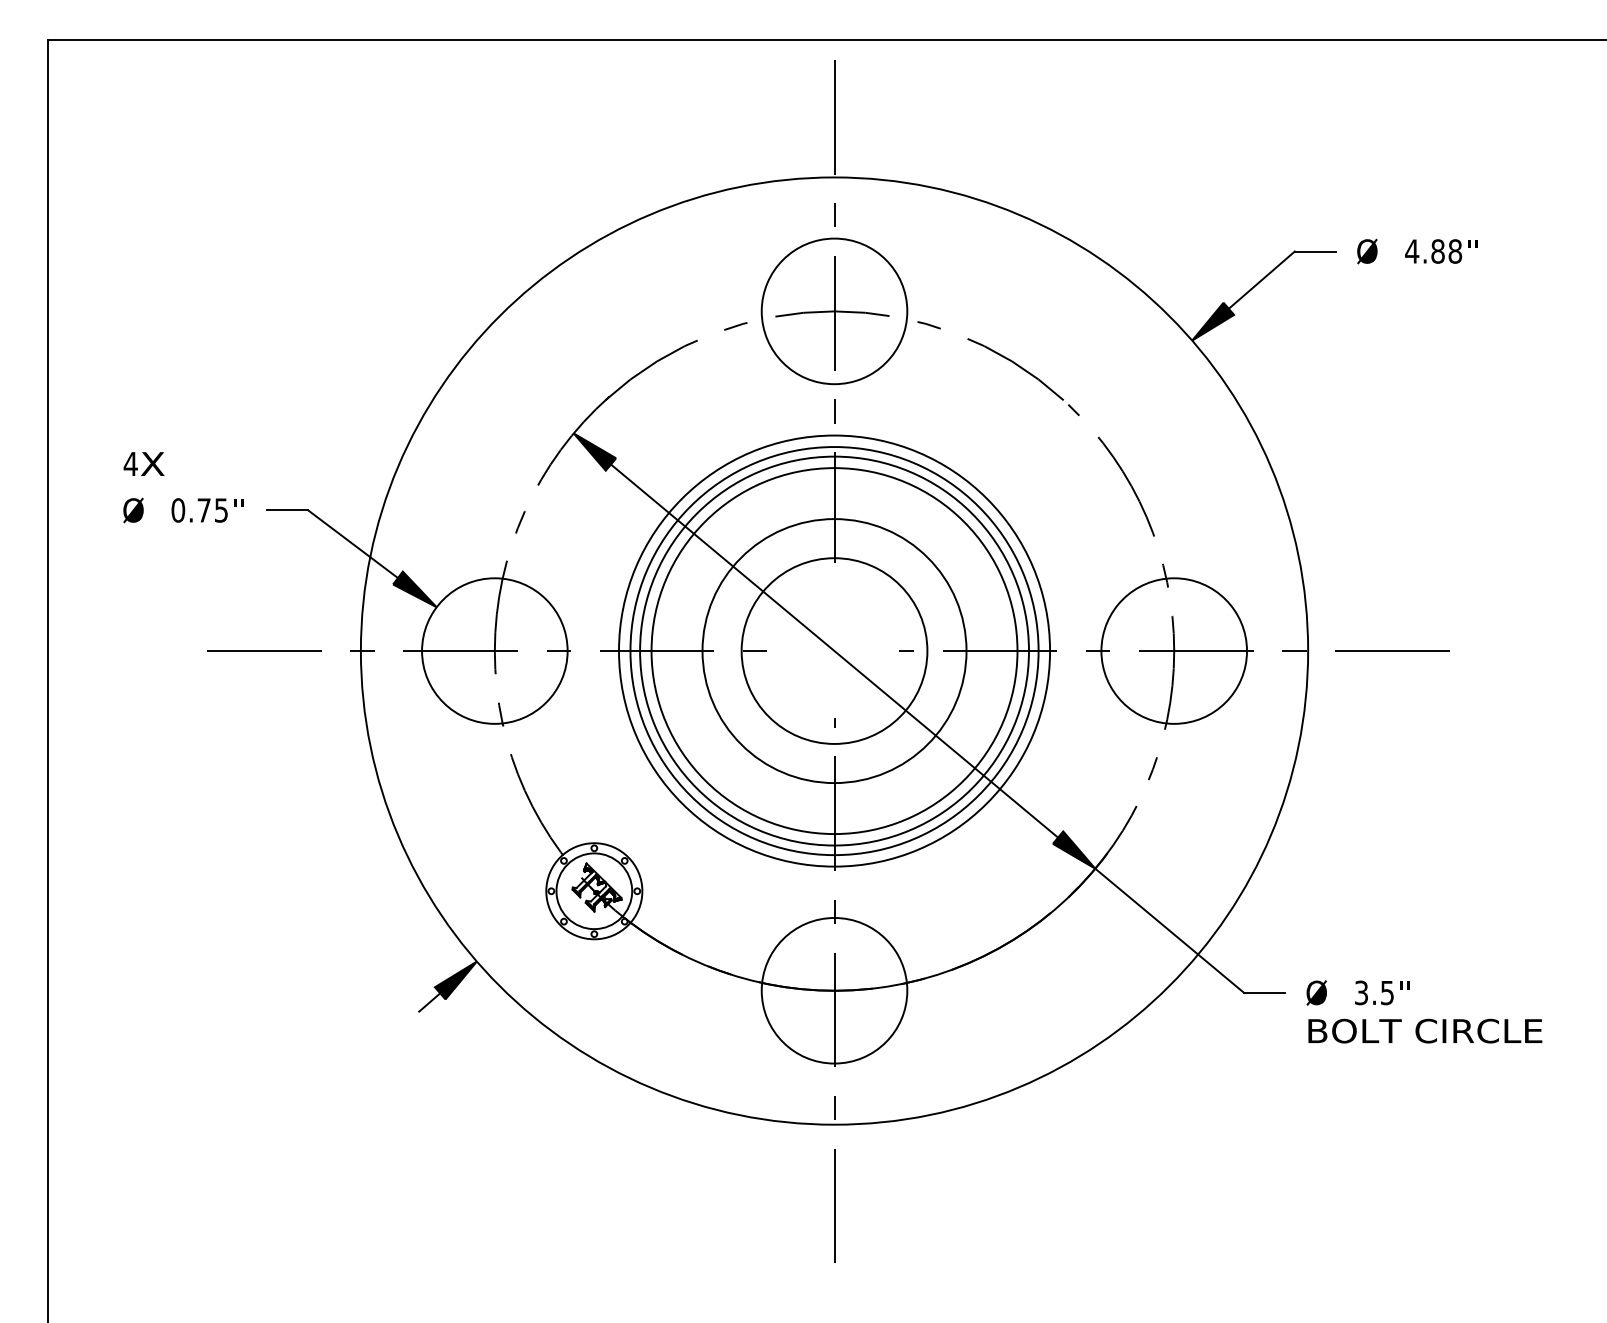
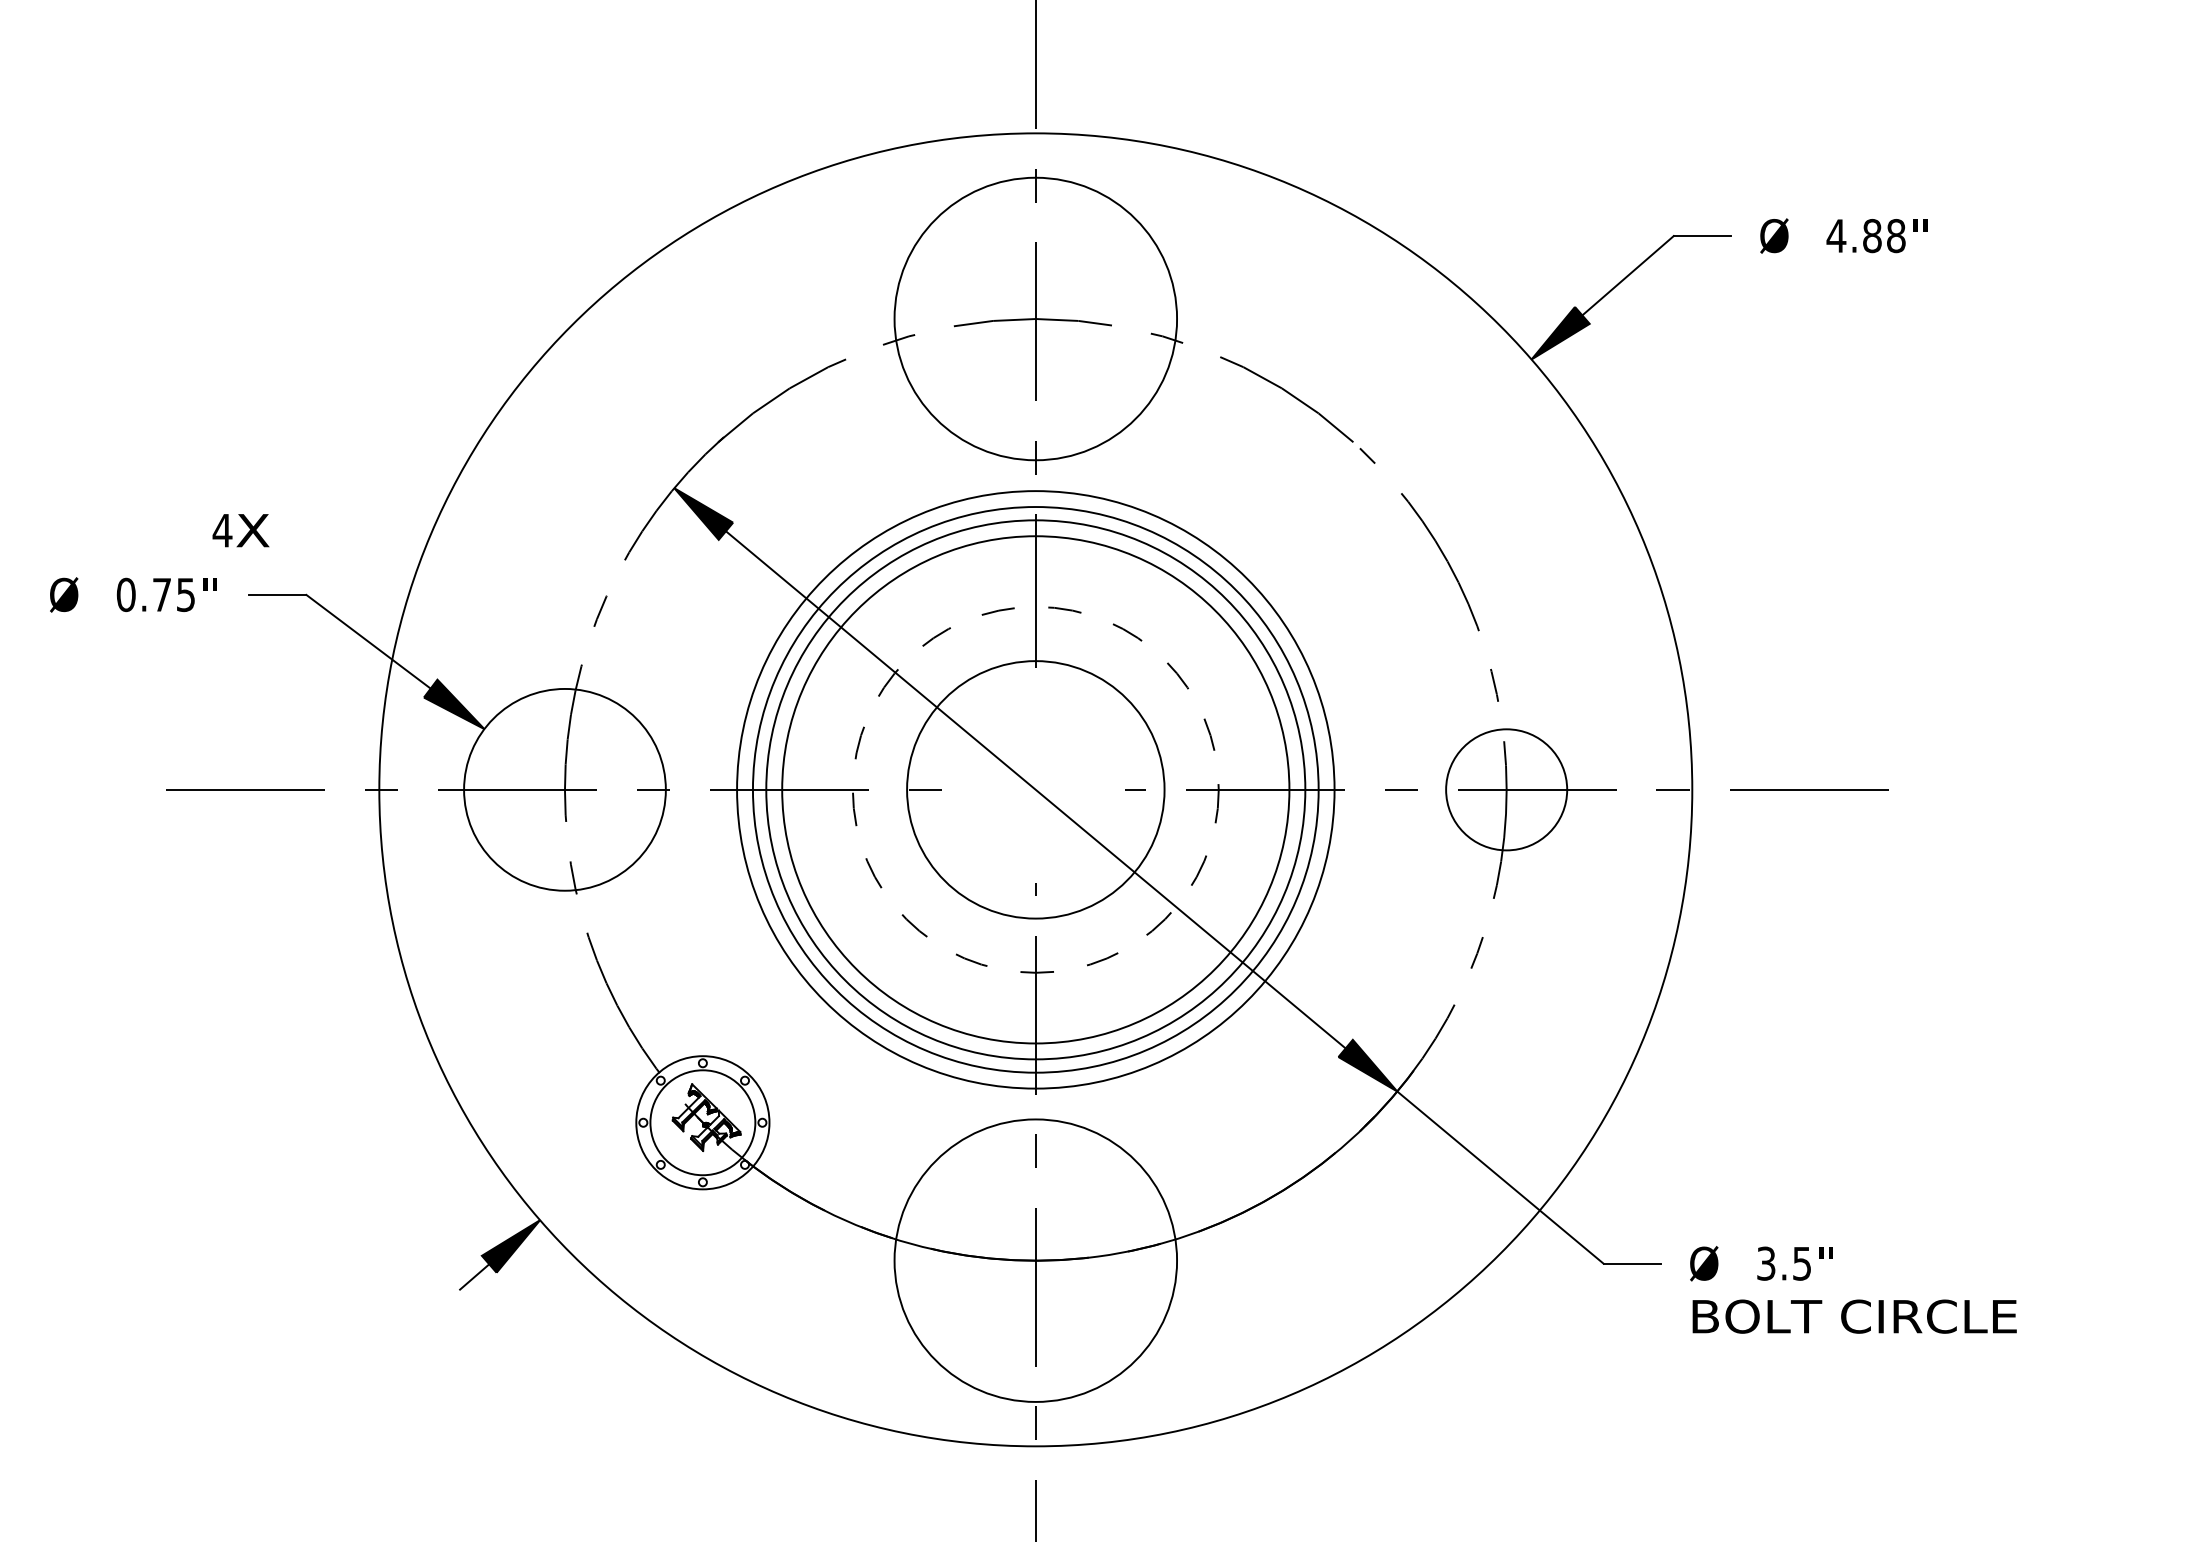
circle: (834, 311) -> (1035, 319), size x1.4
text: (143, 463) -> (240, 529), moved
circle: (1174, 650) -> (1507, 789), size x0.6
circle: (834, 651) -> (1035, 790), solid -> dashed
circle: (834, 990) -> (1035, 1260), size x1.4

